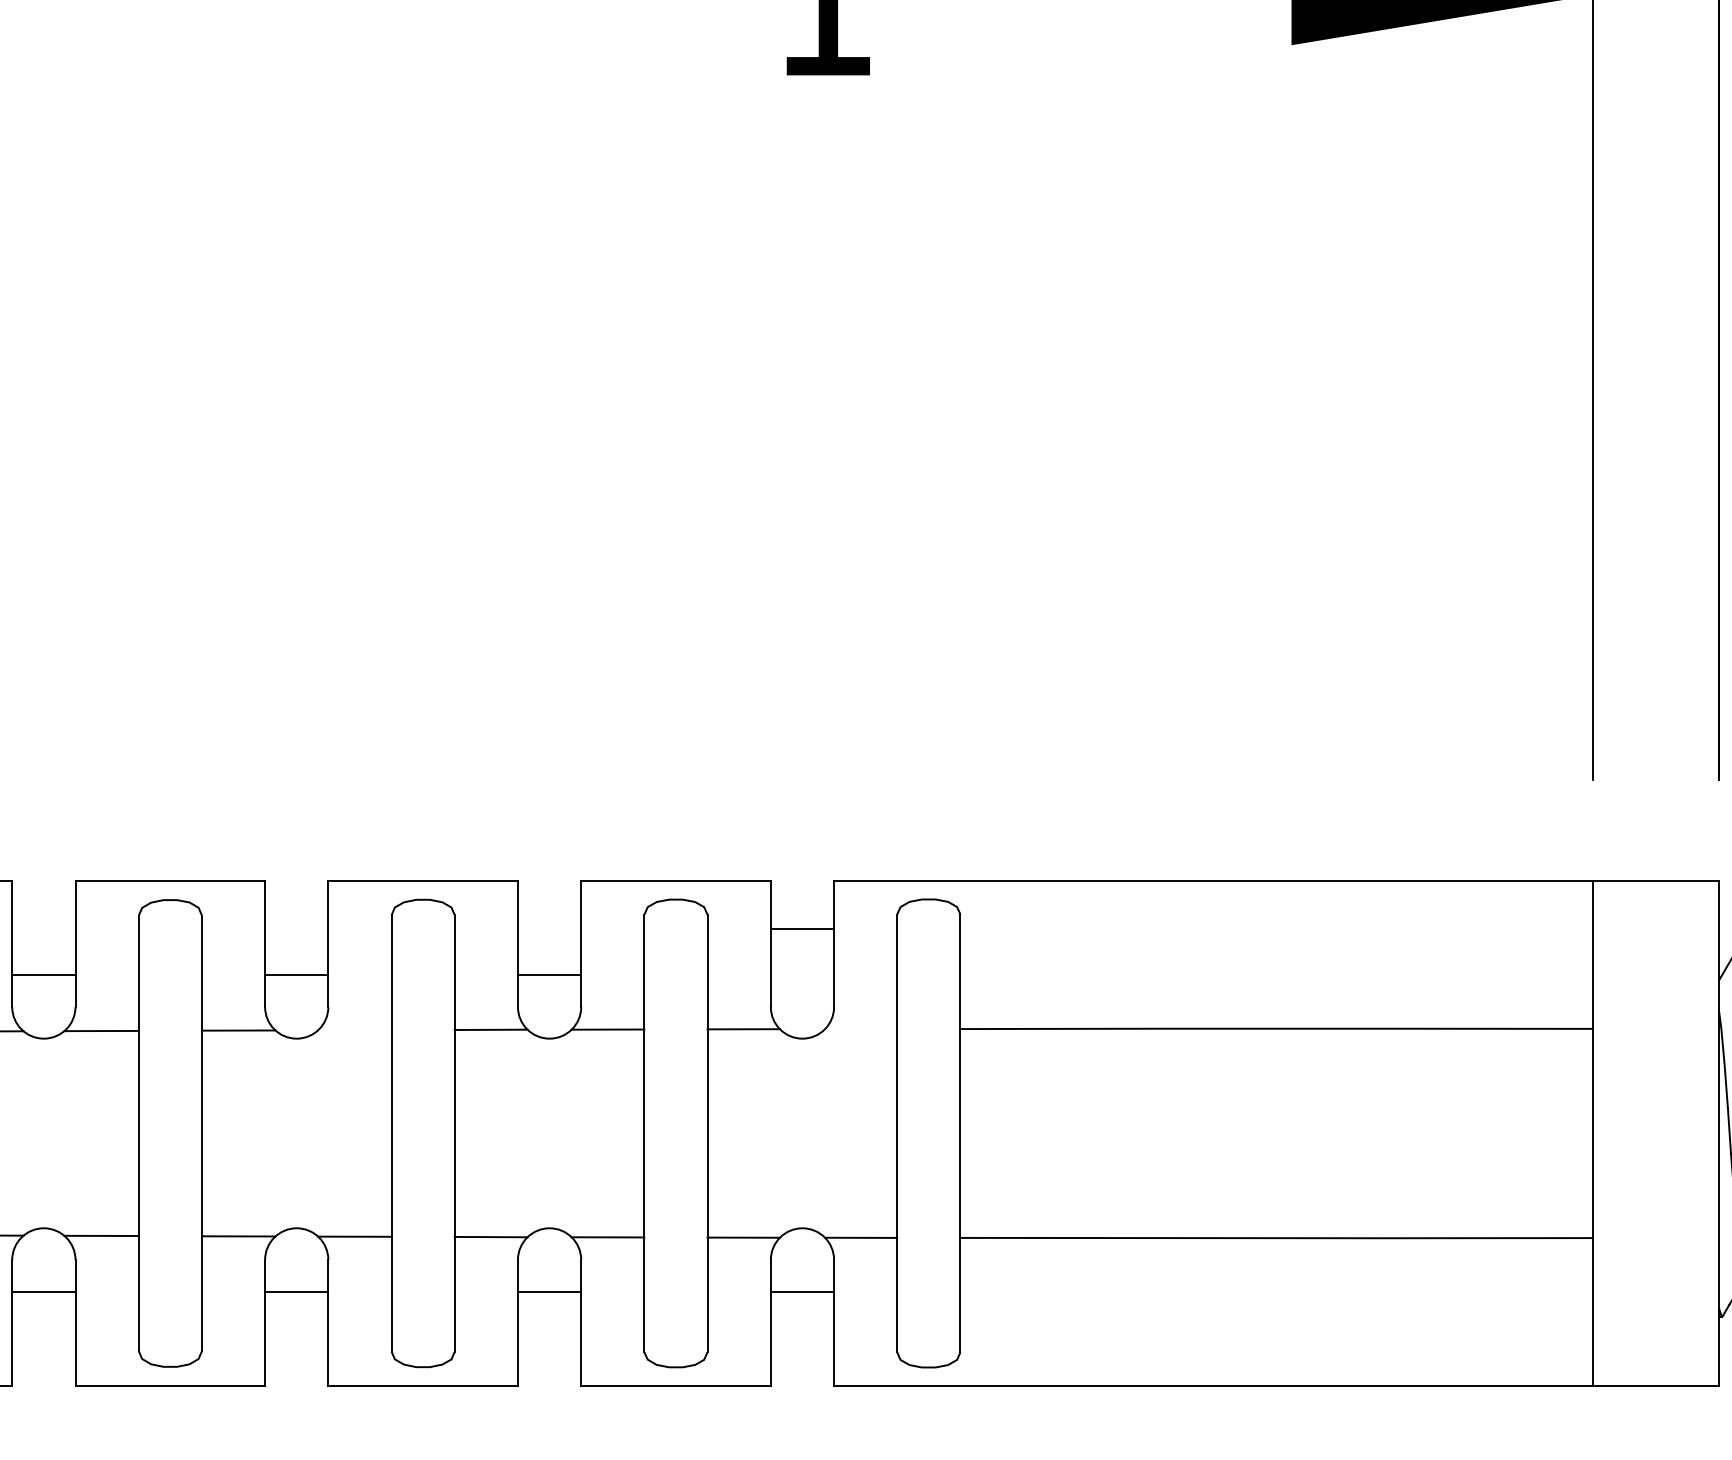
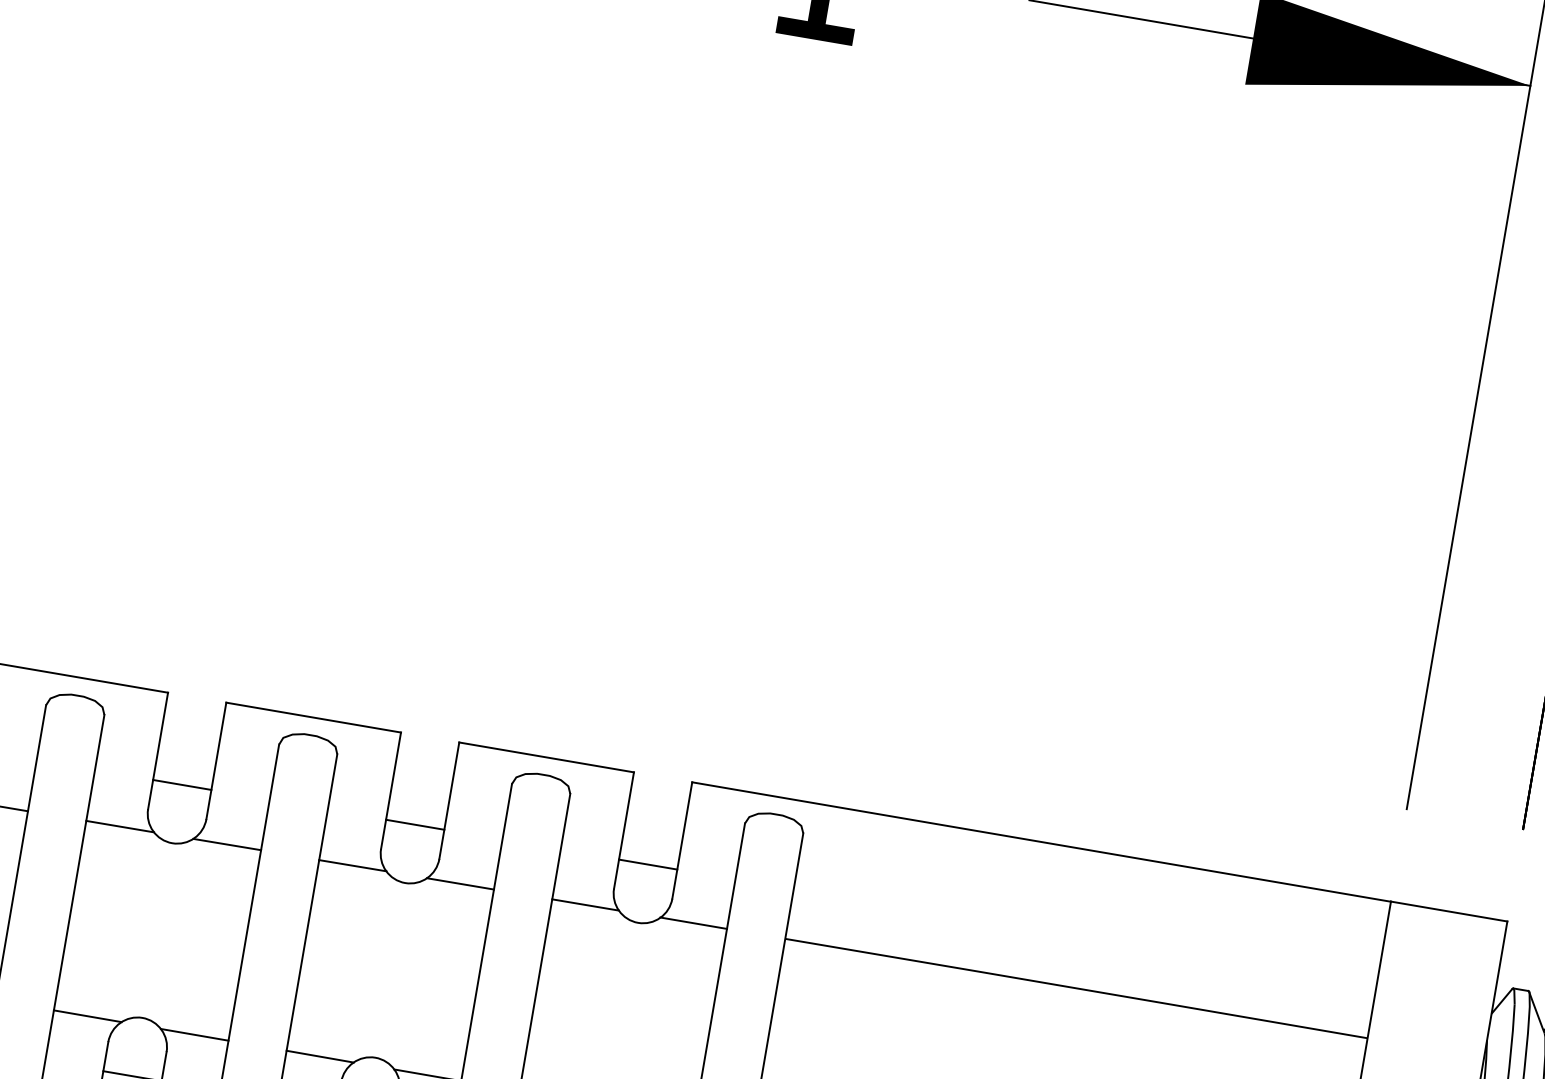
line: (802, 929) -> (648, 864), moved
line: (860, 1029) -> (693, 923), added
line: (354, 1030) -> (226, 844), added

